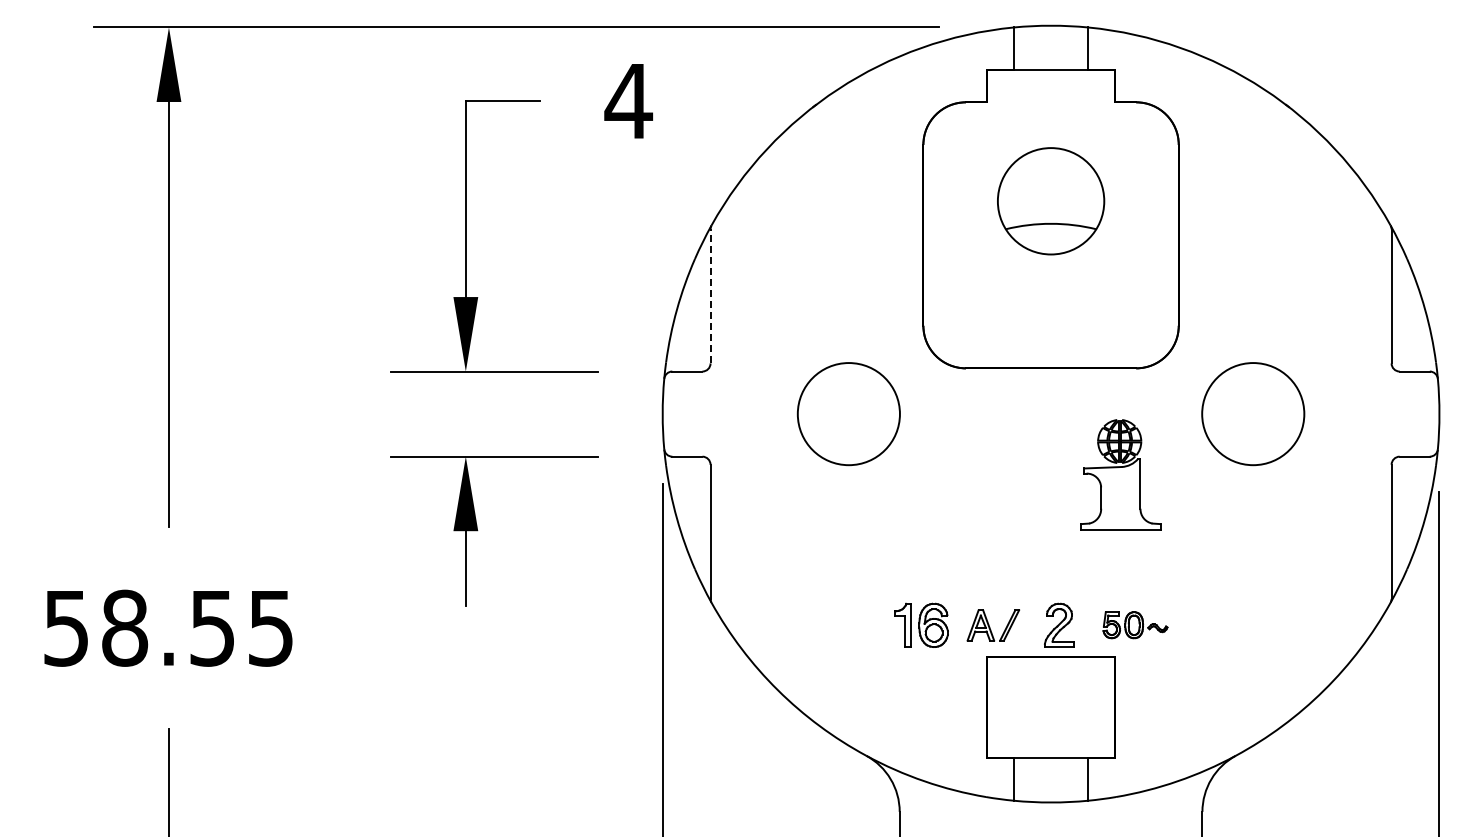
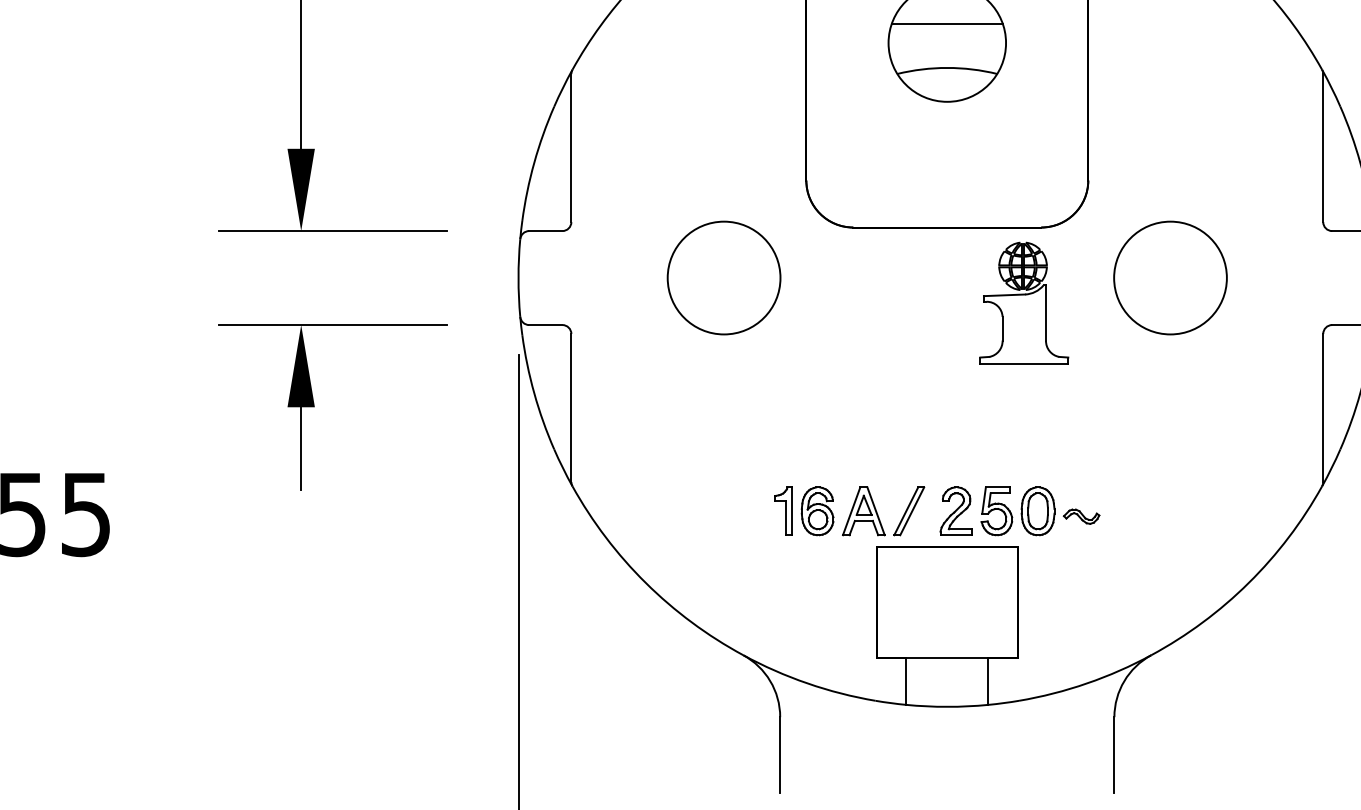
line: (1050, 184) -> (946, 24), added
line: (710, 295) -> (571, 147), dashed -> solid
part: (1120, 474) -> (1023, 302), moved
part: (1135, 624) -> (1040, 510), size x1.67
part: (993, 625) -> (883, 511), size x1.43

